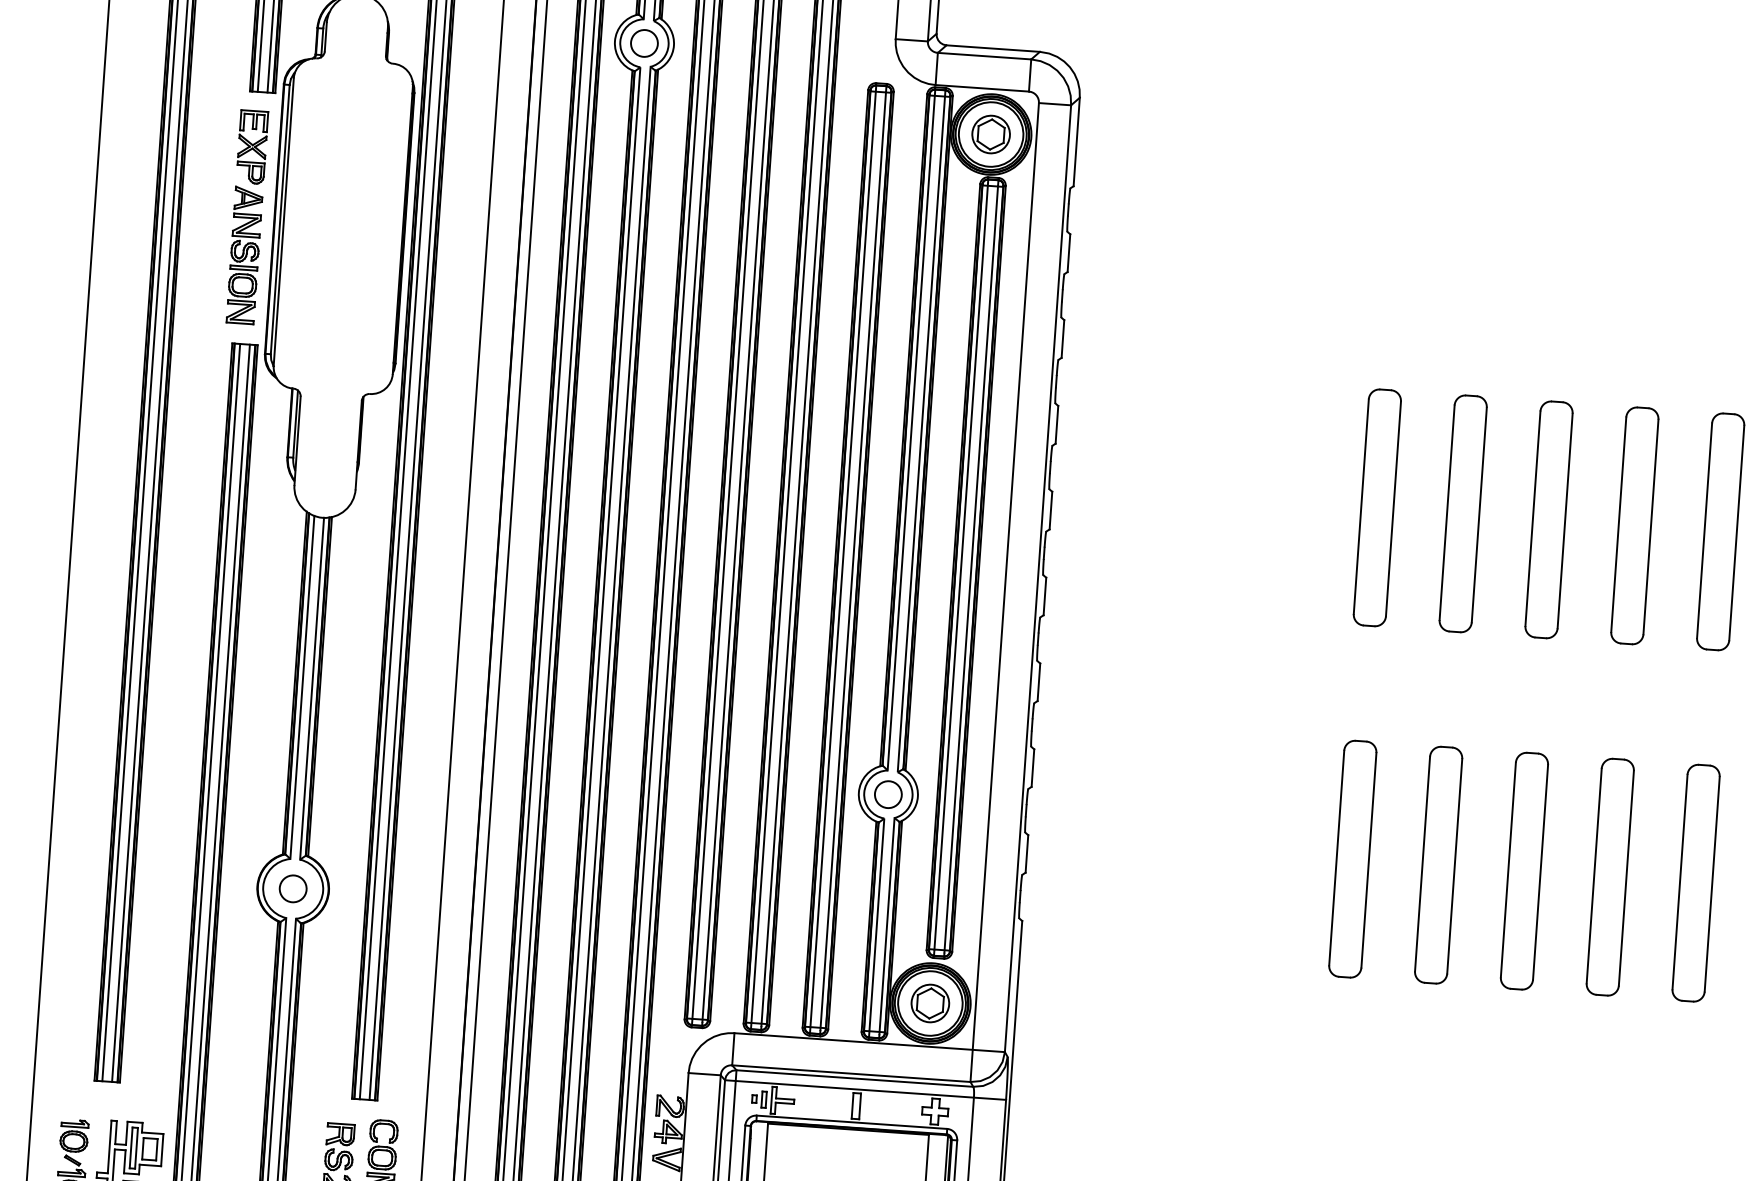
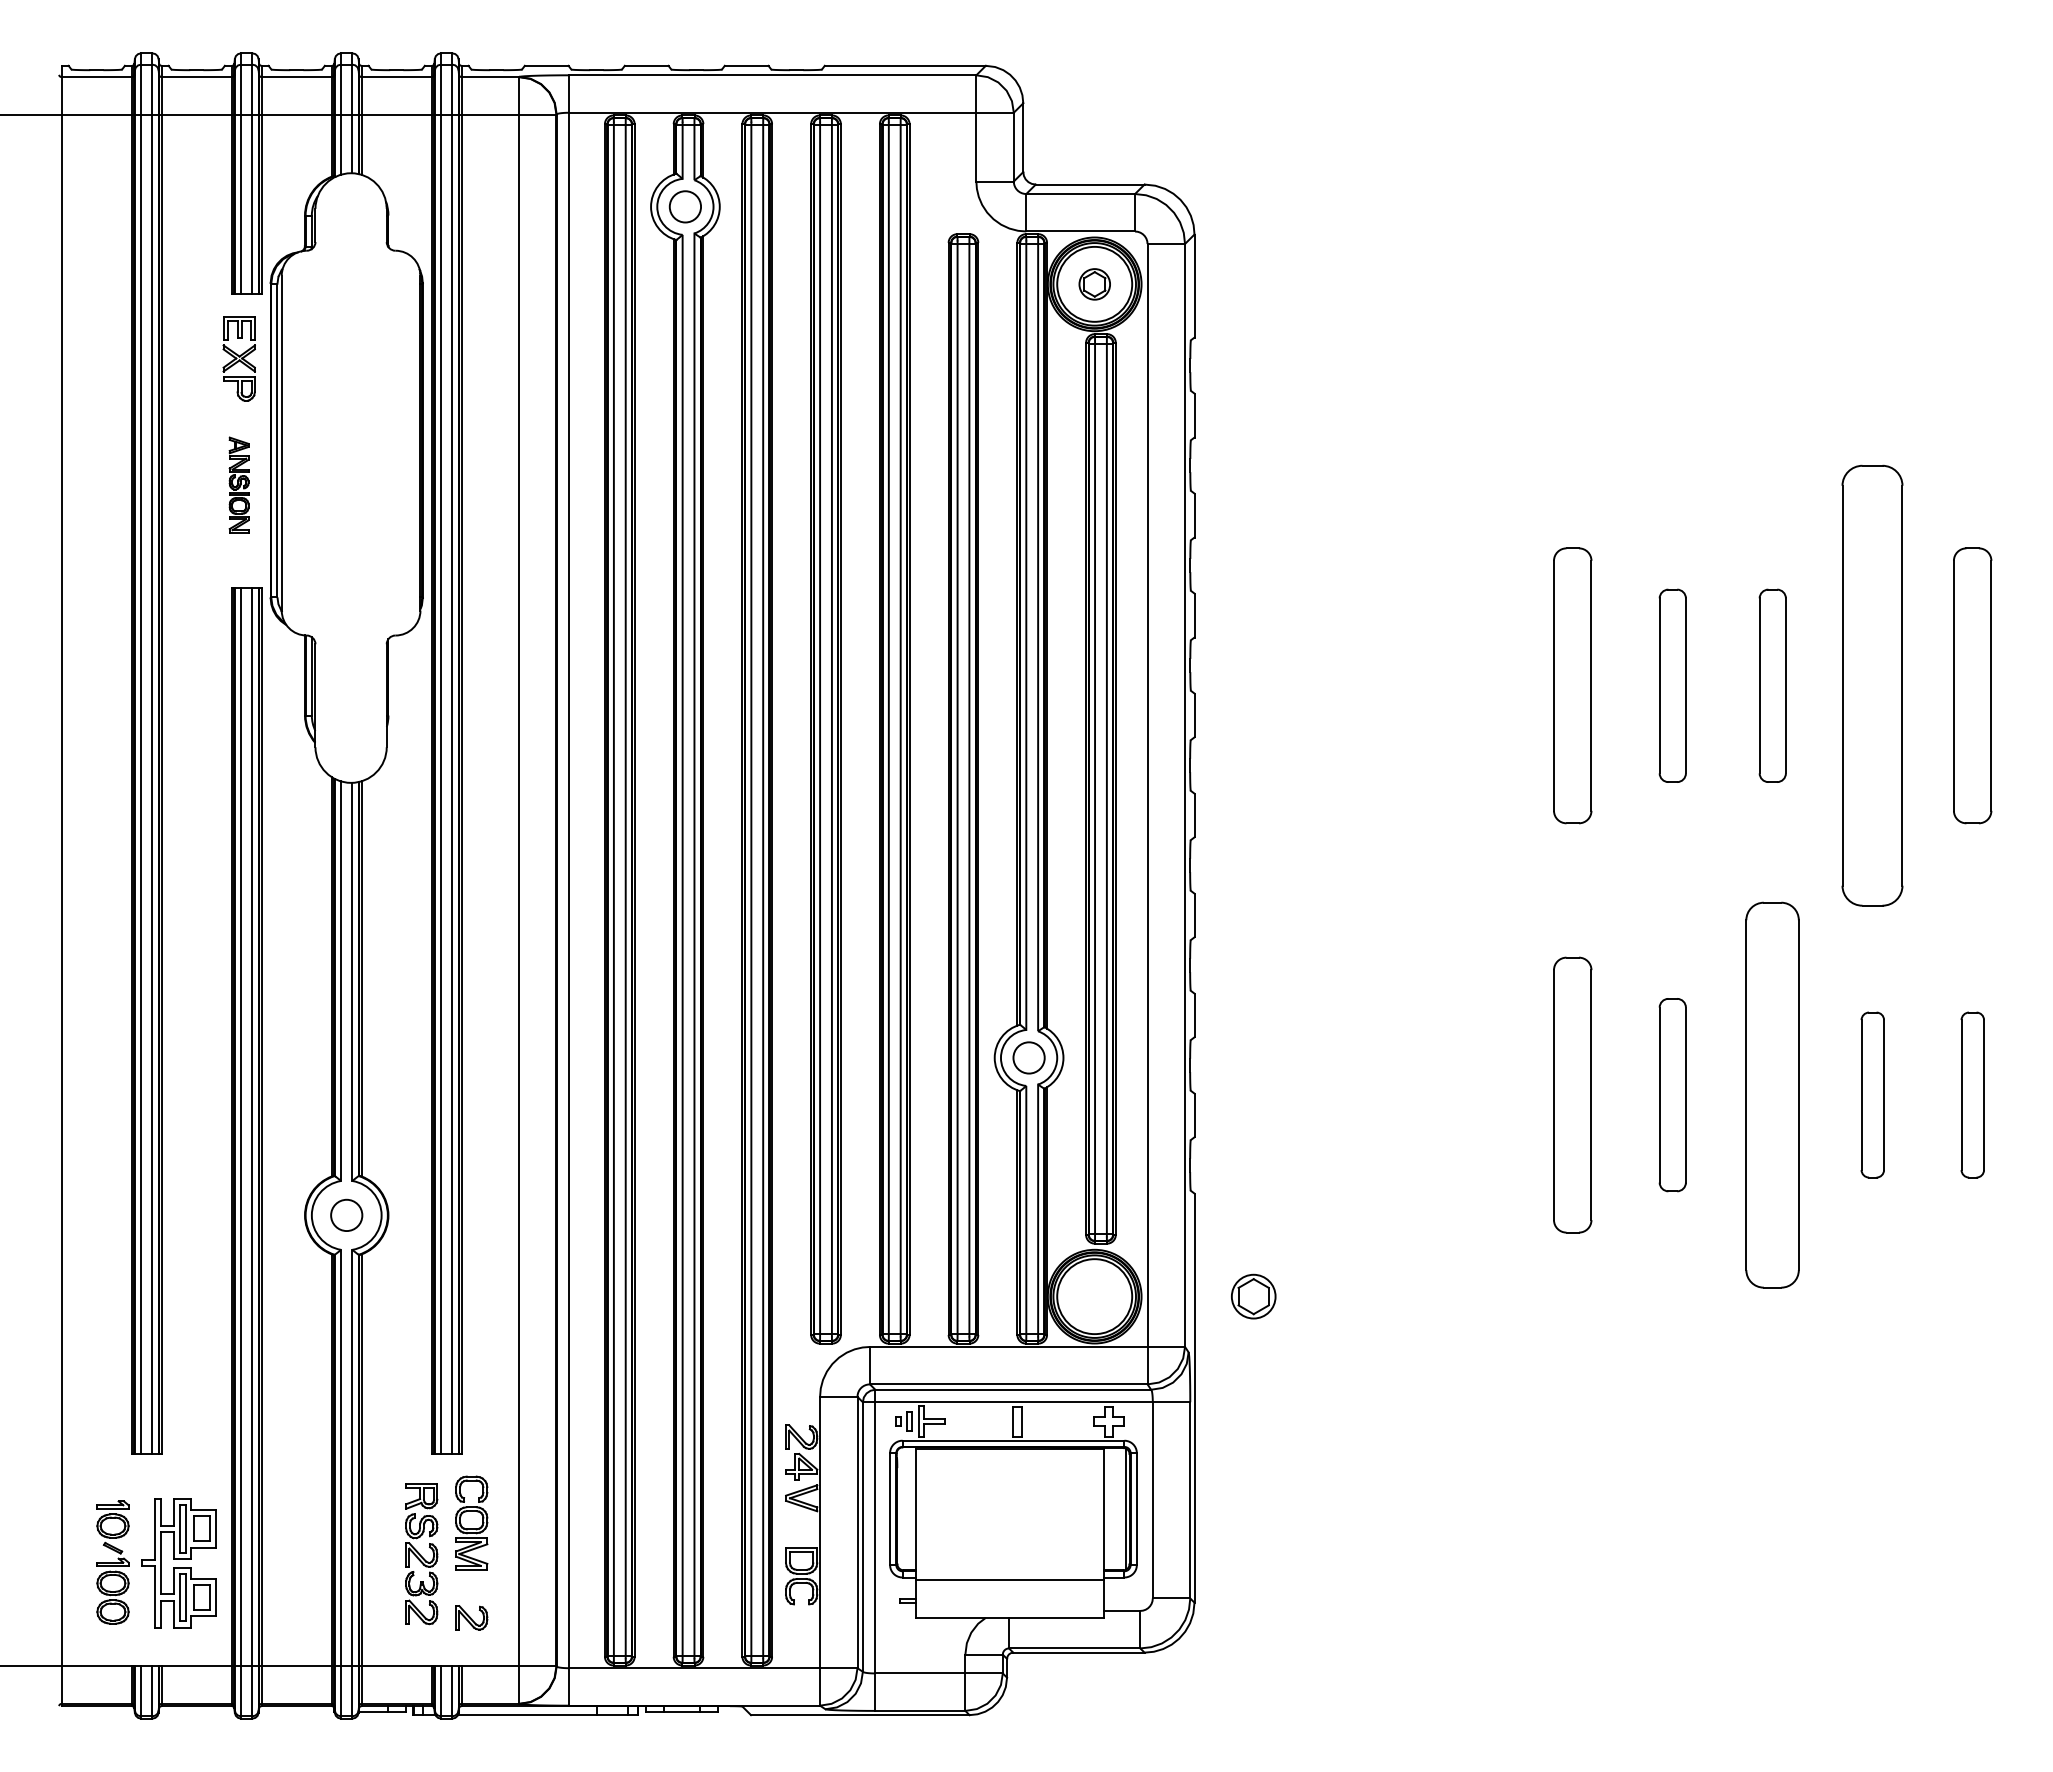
part: (990, 134) -> (1094, 284), size x0.7
part: (244, 254) -> (238, 484), size x0.6
part: (1463, 513) -> (1672, 685), size x0.7
part: (1548, 519) -> (1772, 685), size x0.7
part: (1634, 525) -> (1872, 685), size x1.6
part: (1438, 864) -> (1672, 1094), size x0.7
part: (1524, 870) -> (1772, 1094), size x1.4
part: (1610, 876) -> (1872, 1094), size x0.6
part: (1696, 882) -> (1972, 1094), size x0.6
part: (930, 1003) -> (1253, 1296), moved

